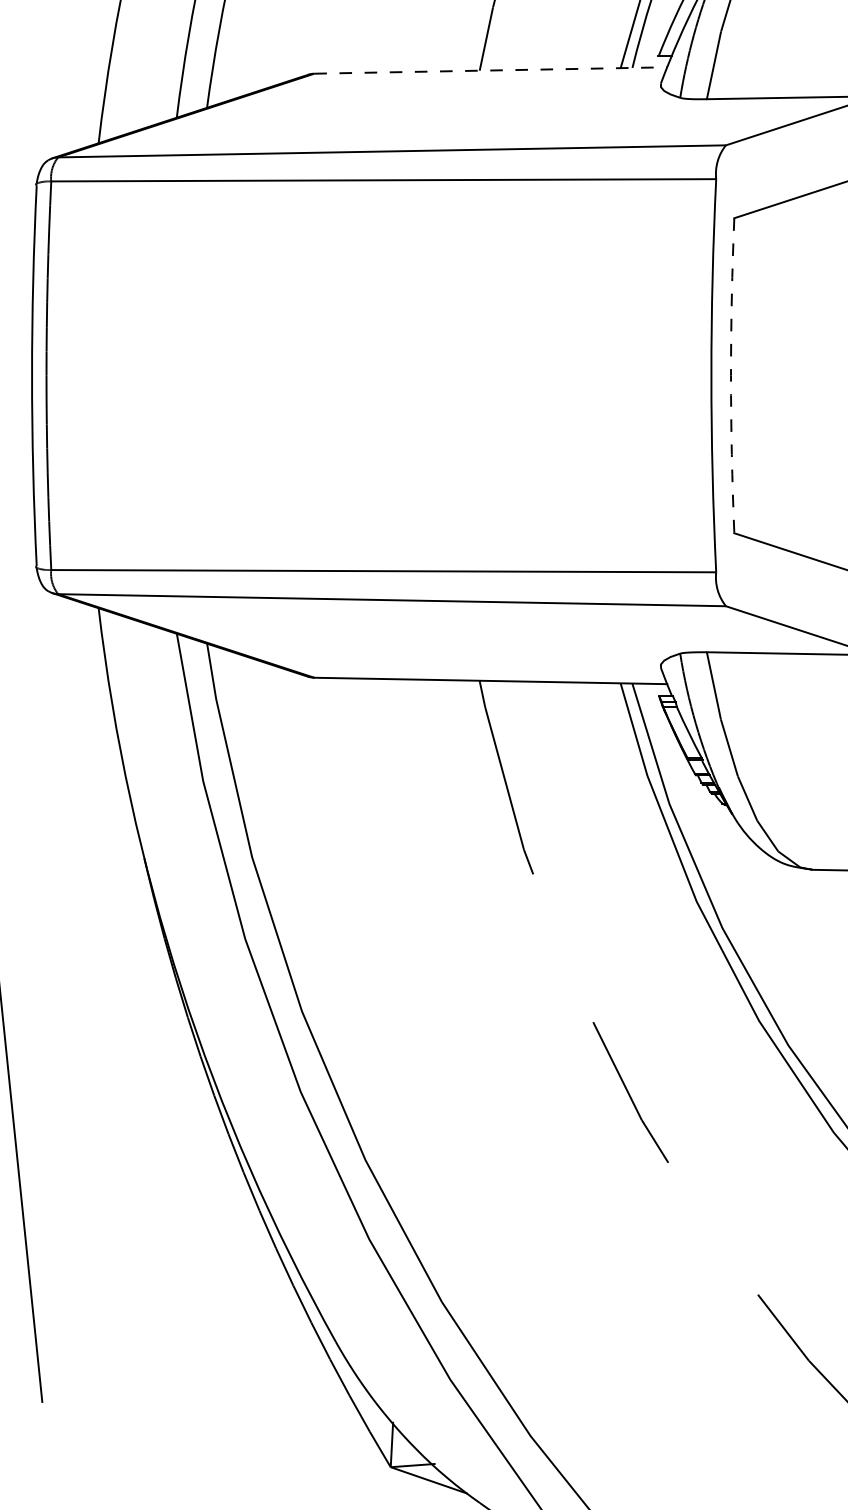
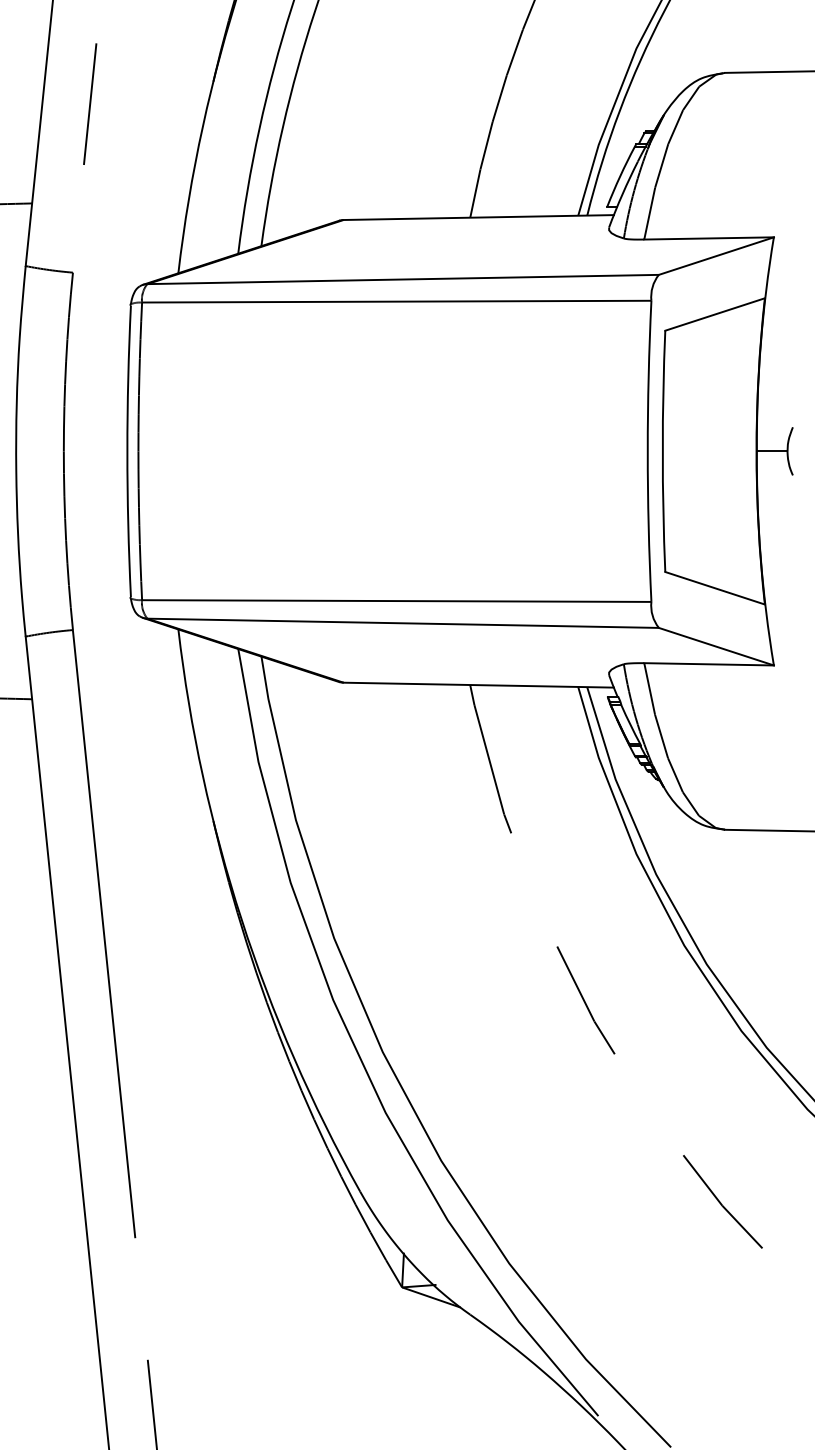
line: (491, 70) -> (479, 217), dashed -> solid
arc: (730, 375) -> (662, 451), dashed -> solid

